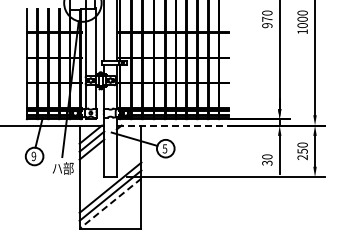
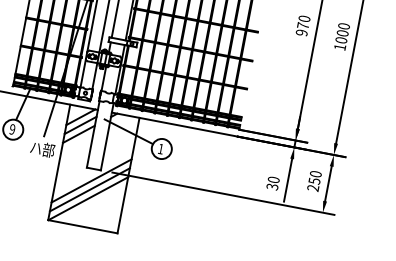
line: (173, 125) -> (175, 124), dashed -> solid
text: (164, 148) -> (160, 148), 5 -> 1
line: (110, 203) -> (88, 198), dashed -> solid

